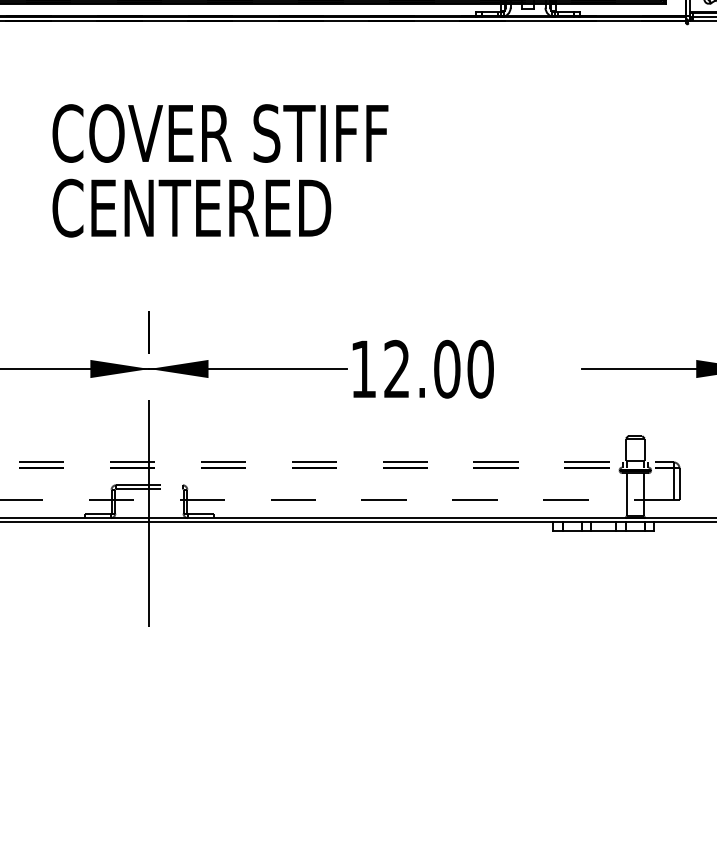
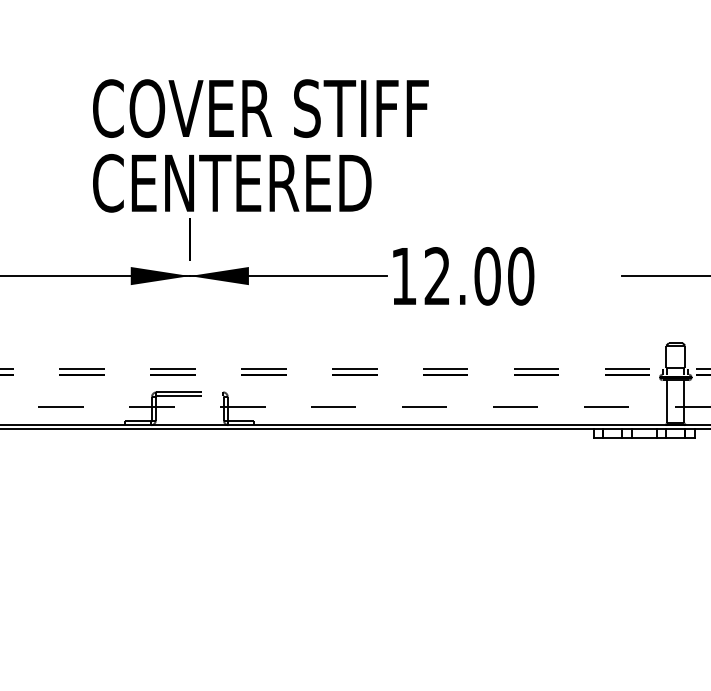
text: (220, 170) -> (260, 145), moved
line: (149, 501) -> (189, 408), removed

